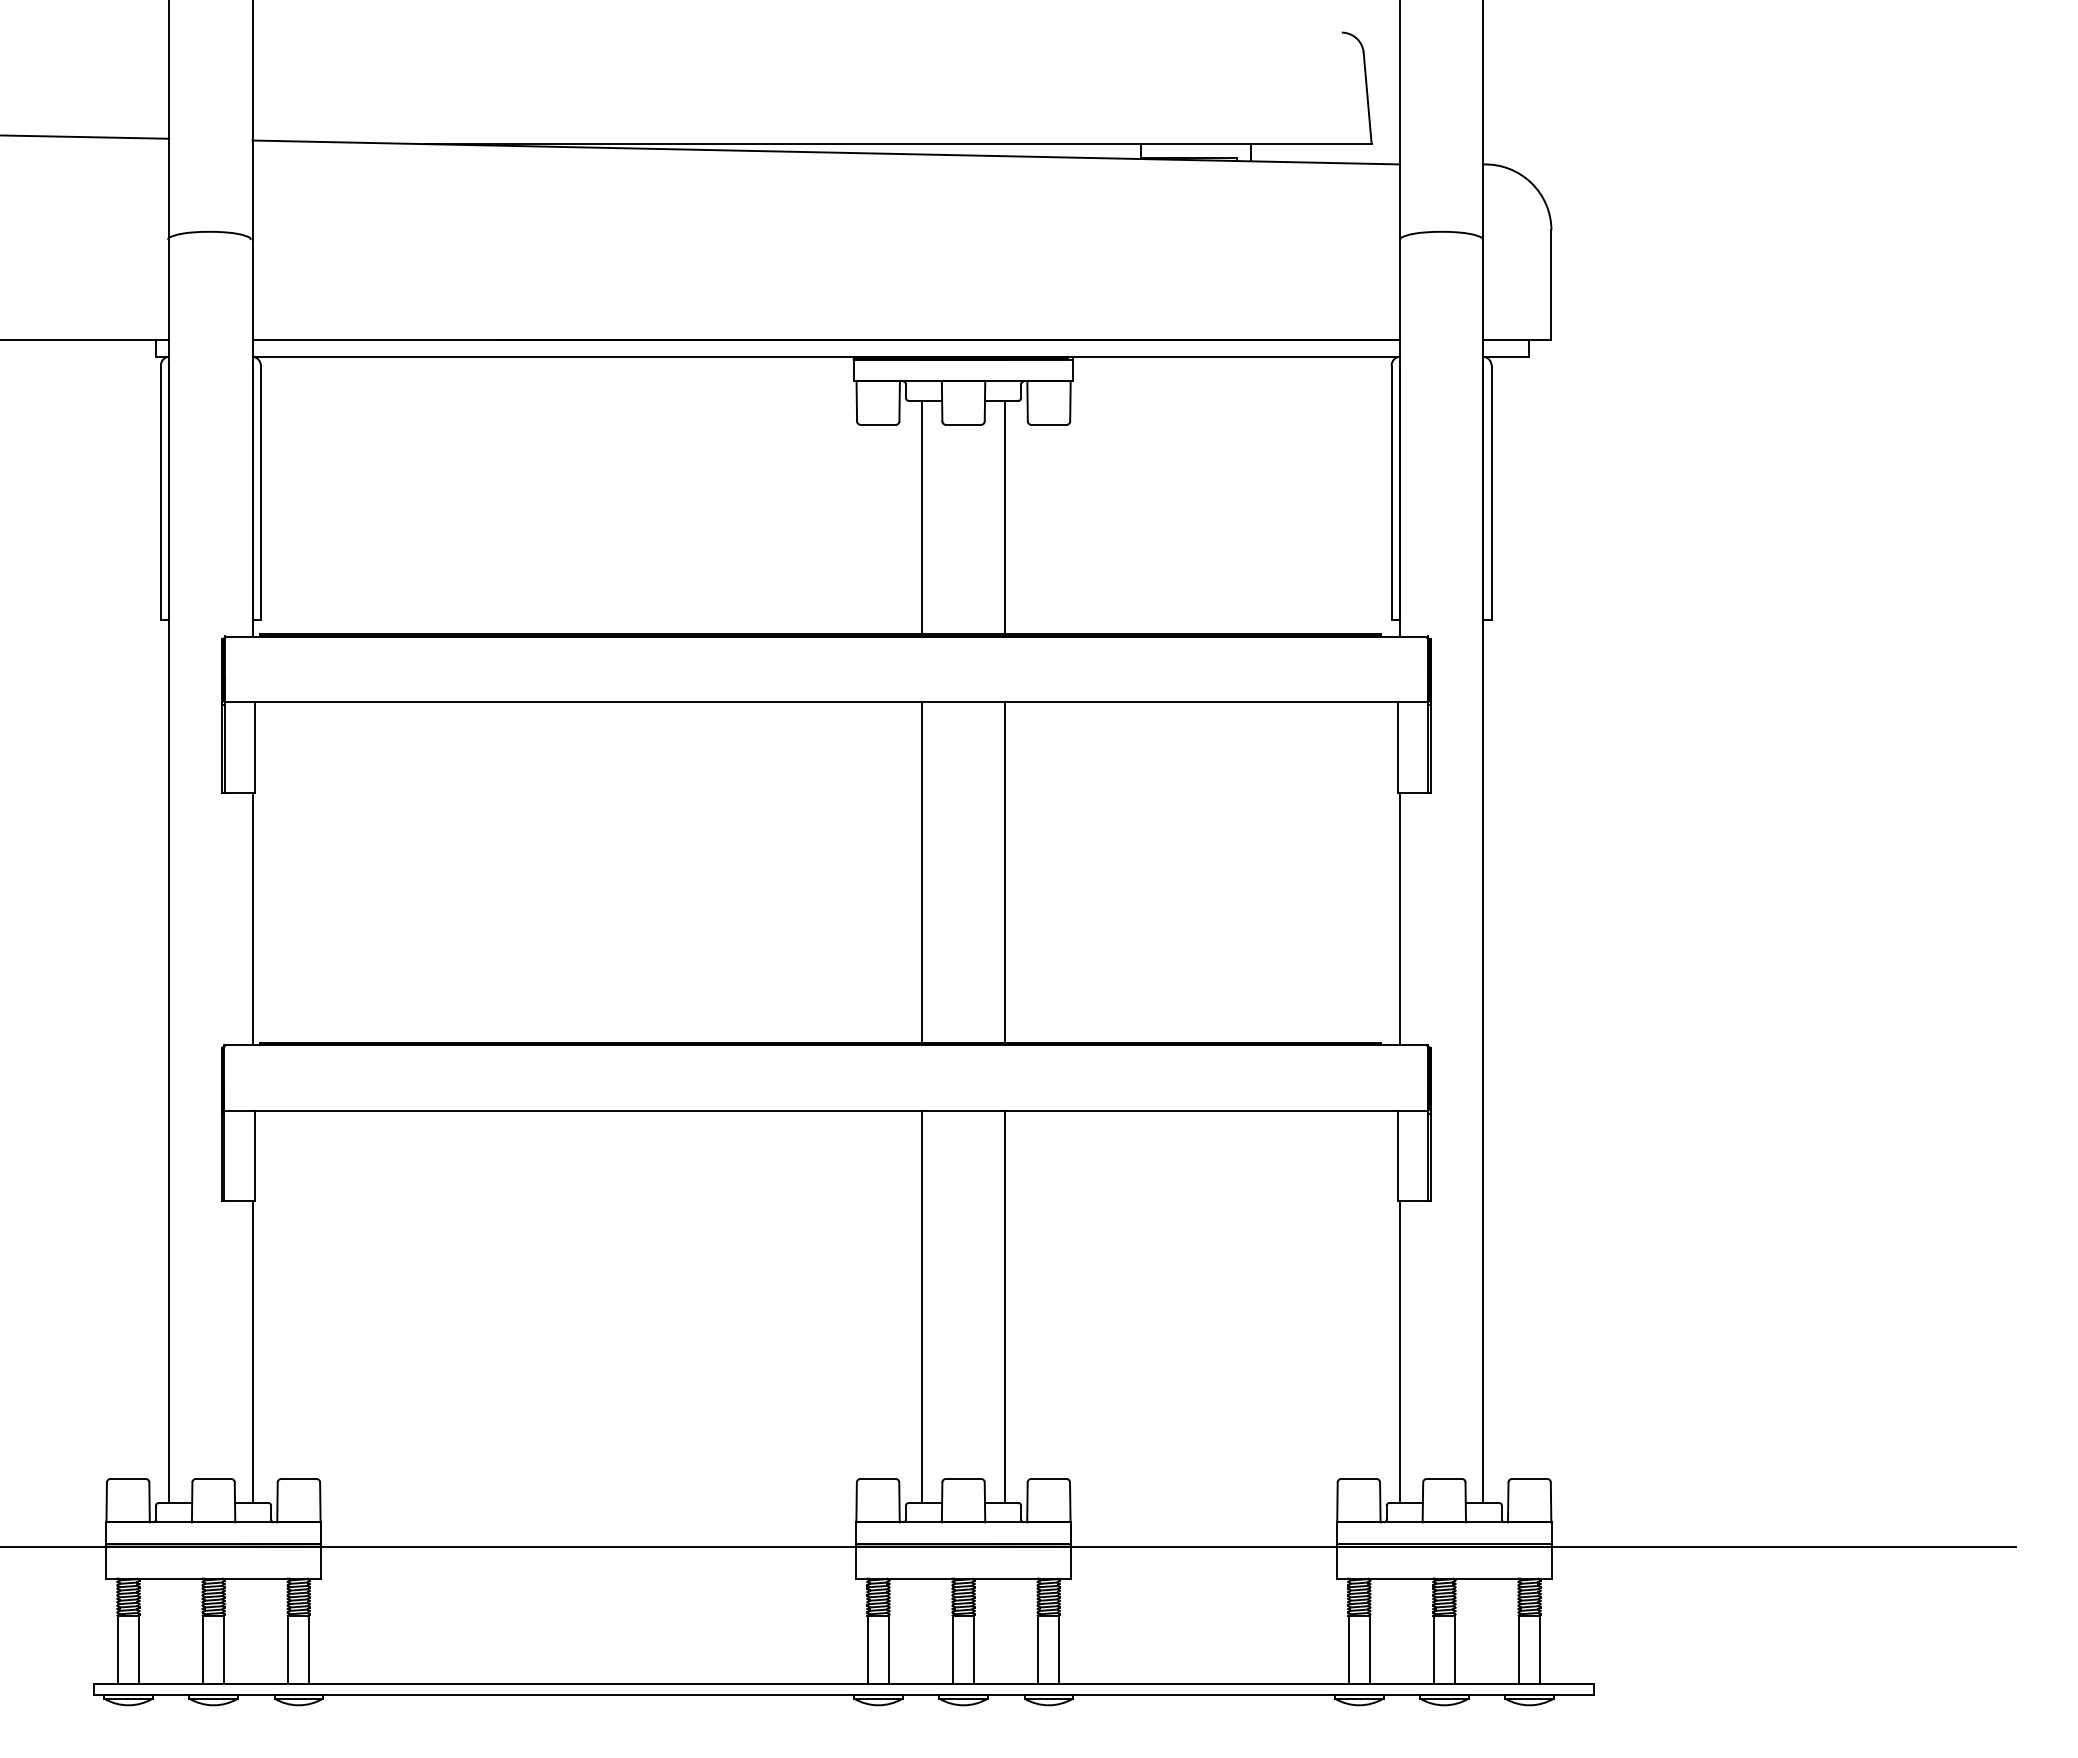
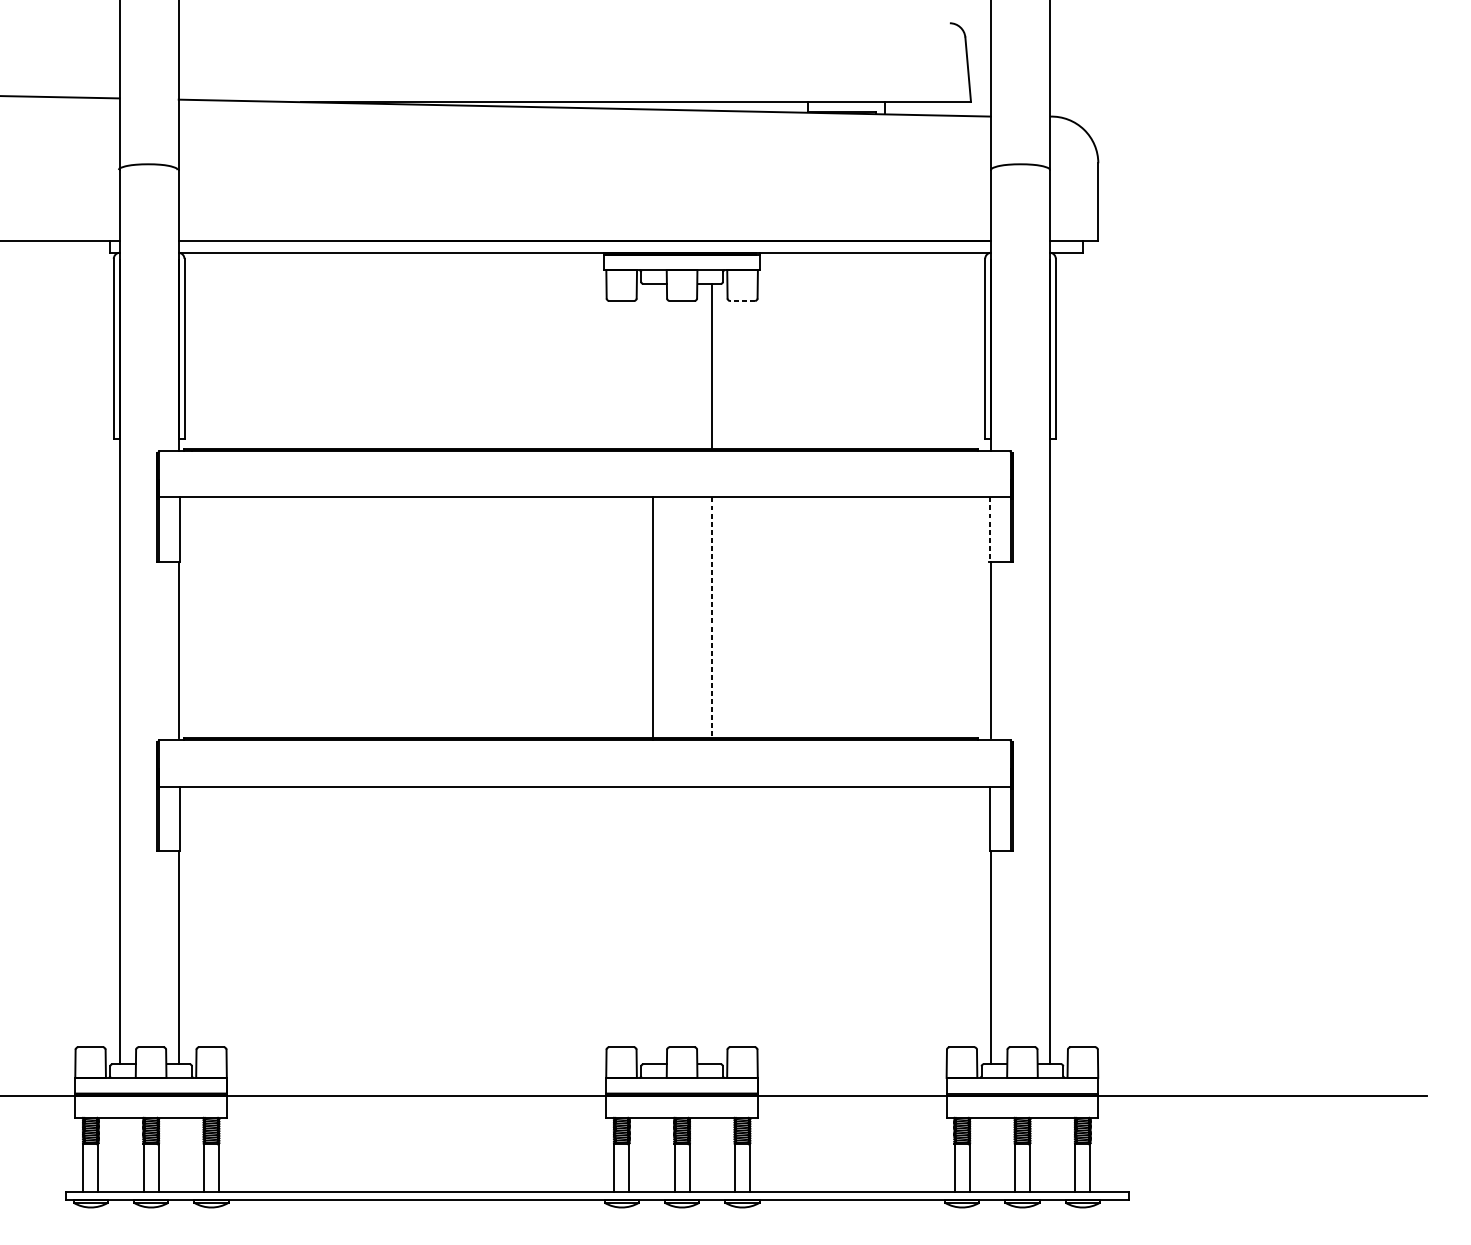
line: (1049, 424) -> (742, 300), solid -> dashed
line: (921, 518) -> (652, 367), removed
line: (1397, 748) -> (989, 530), solid -> dashed
line: (1005, 874) -> (711, 619), solid -> dashed
line: (921, 1306) -> (652, 925), removed
line: (1005, 1306) -> (711, 925), removed

